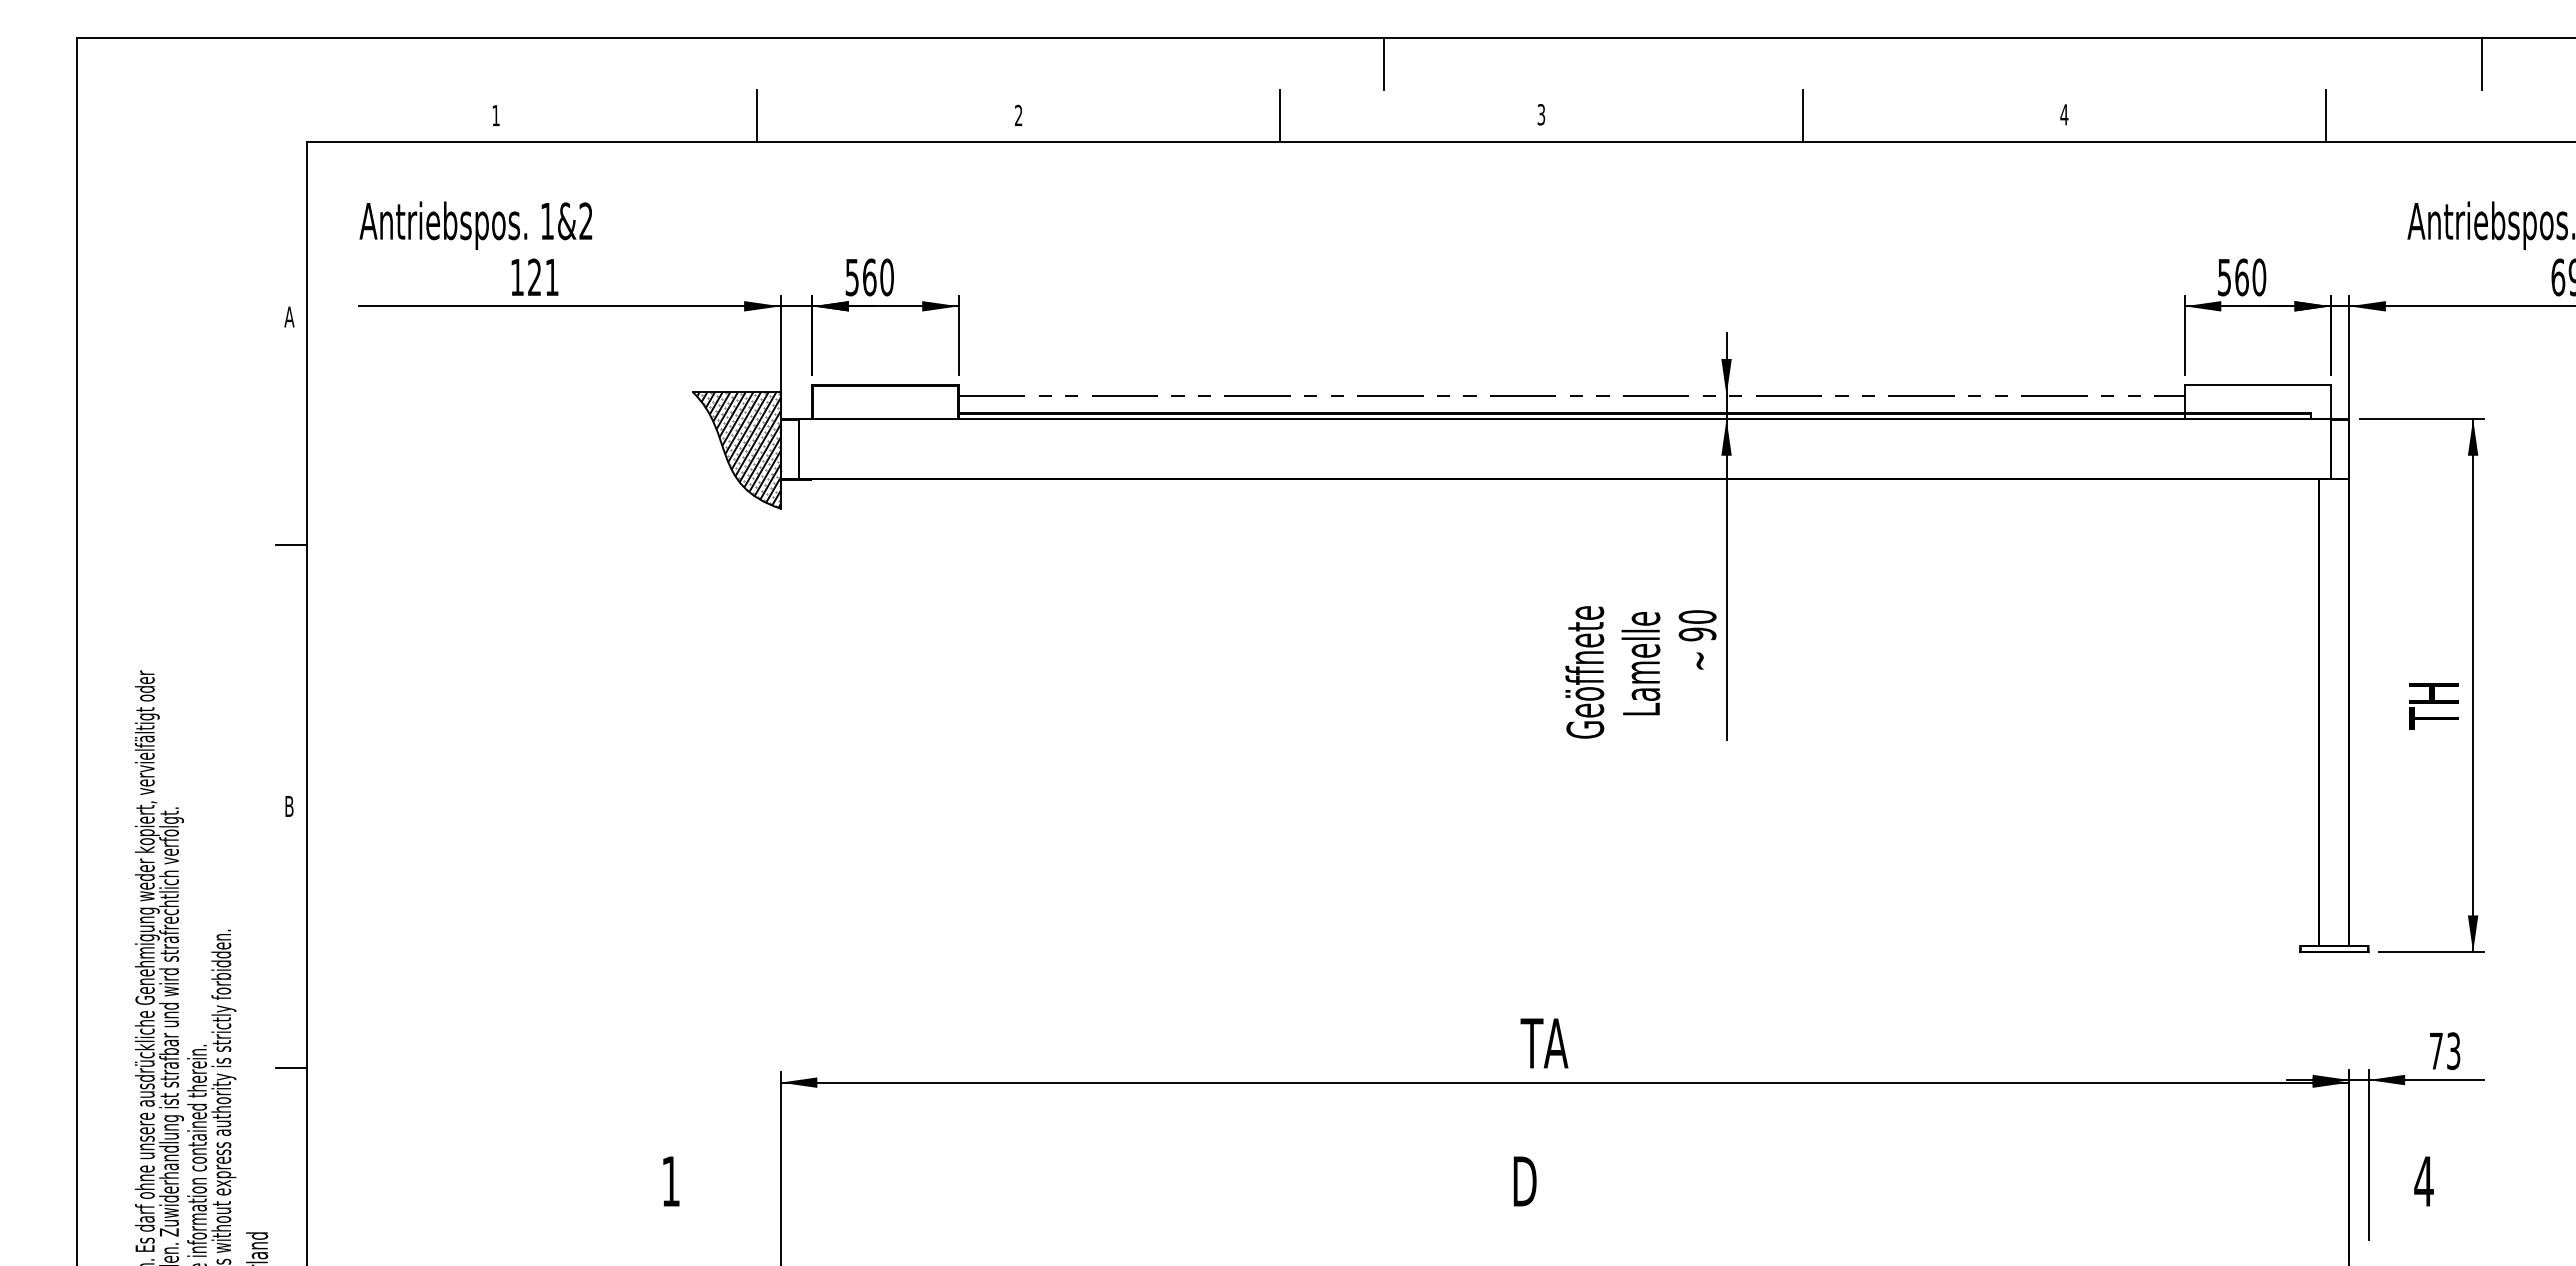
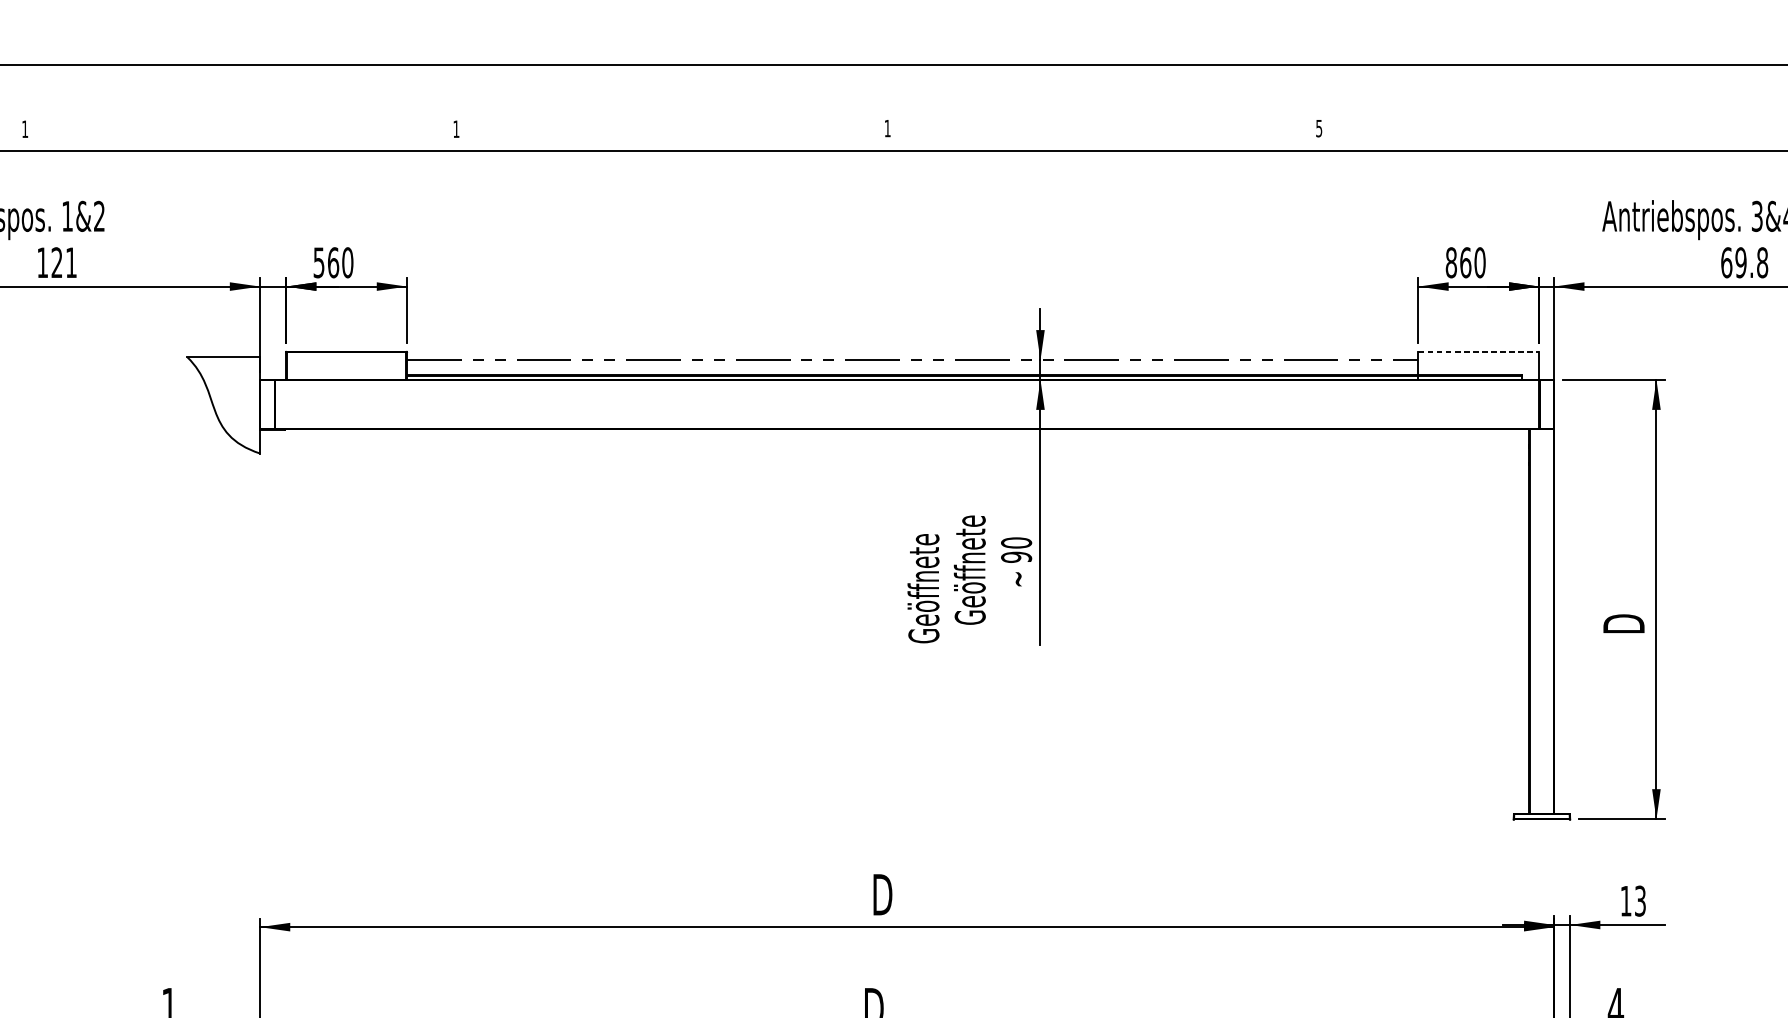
line: (1384, 63) -> (758, 86), removed
line: (2482, 63) -> (1664, 86), removed
text: (1018, 114) -> (456, 128), 2 -> 1
text: (1541, 114) -> (887, 128), 3 -> 1
text: (2064, 114) -> (1319, 128), 4 -> 5
line: (756, 116) -> (240, 129), removed
line: (1279, 116) -> (671, 129), removed
line: (1802, 116) -> (1103, 129), removed
line: (2325, 116) -> (1534, 129), removed
text: (2224, 277) -> (1451, 262), 560 -> 860
line: (2258, 385) -> (1479, 351), solid -> dashed
hatch: (738, 449) -> (225, 404), removed
text: (1640, 649) -> (969, 569), Lamelle -> Geöffnete
text: (2433, 706) -> (1623, 616), TH -> D
text: (1544, 1043) -> (890, 894), TA -> D
text: (2436, 1050) -> (1626, 900), 73 -> 13

